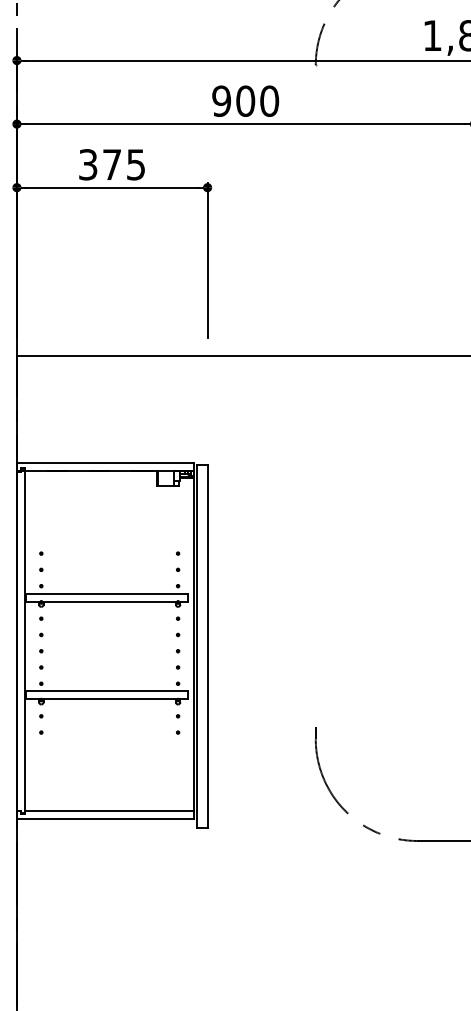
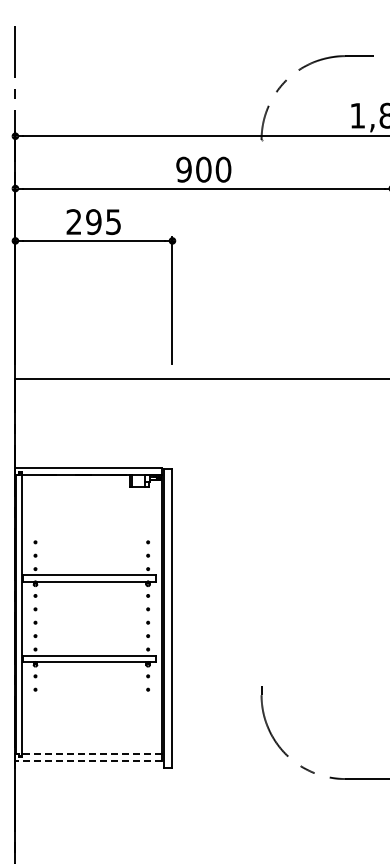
text: (99, 165) -> (83, 222), 375 -> 295
line: (109, 811) -> (91, 754), solid -> dashed
line: (104, 818) -> (87, 760), solid -> dashed

